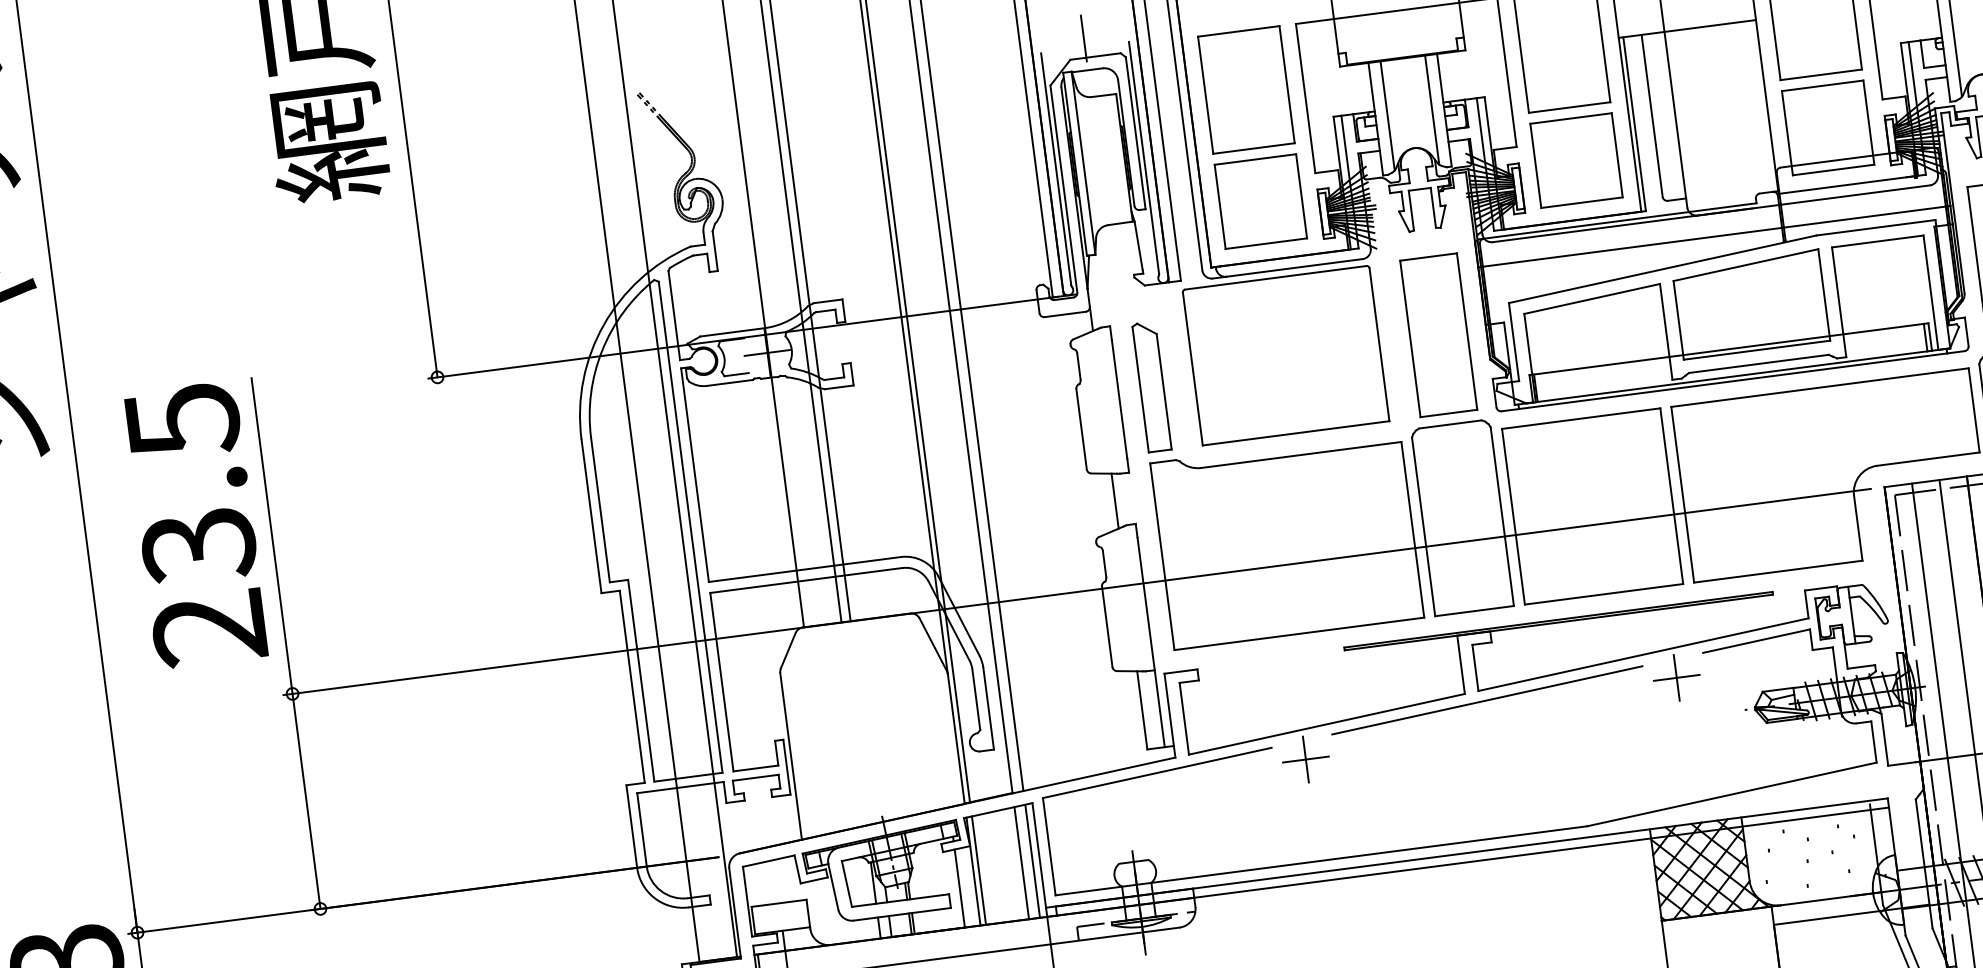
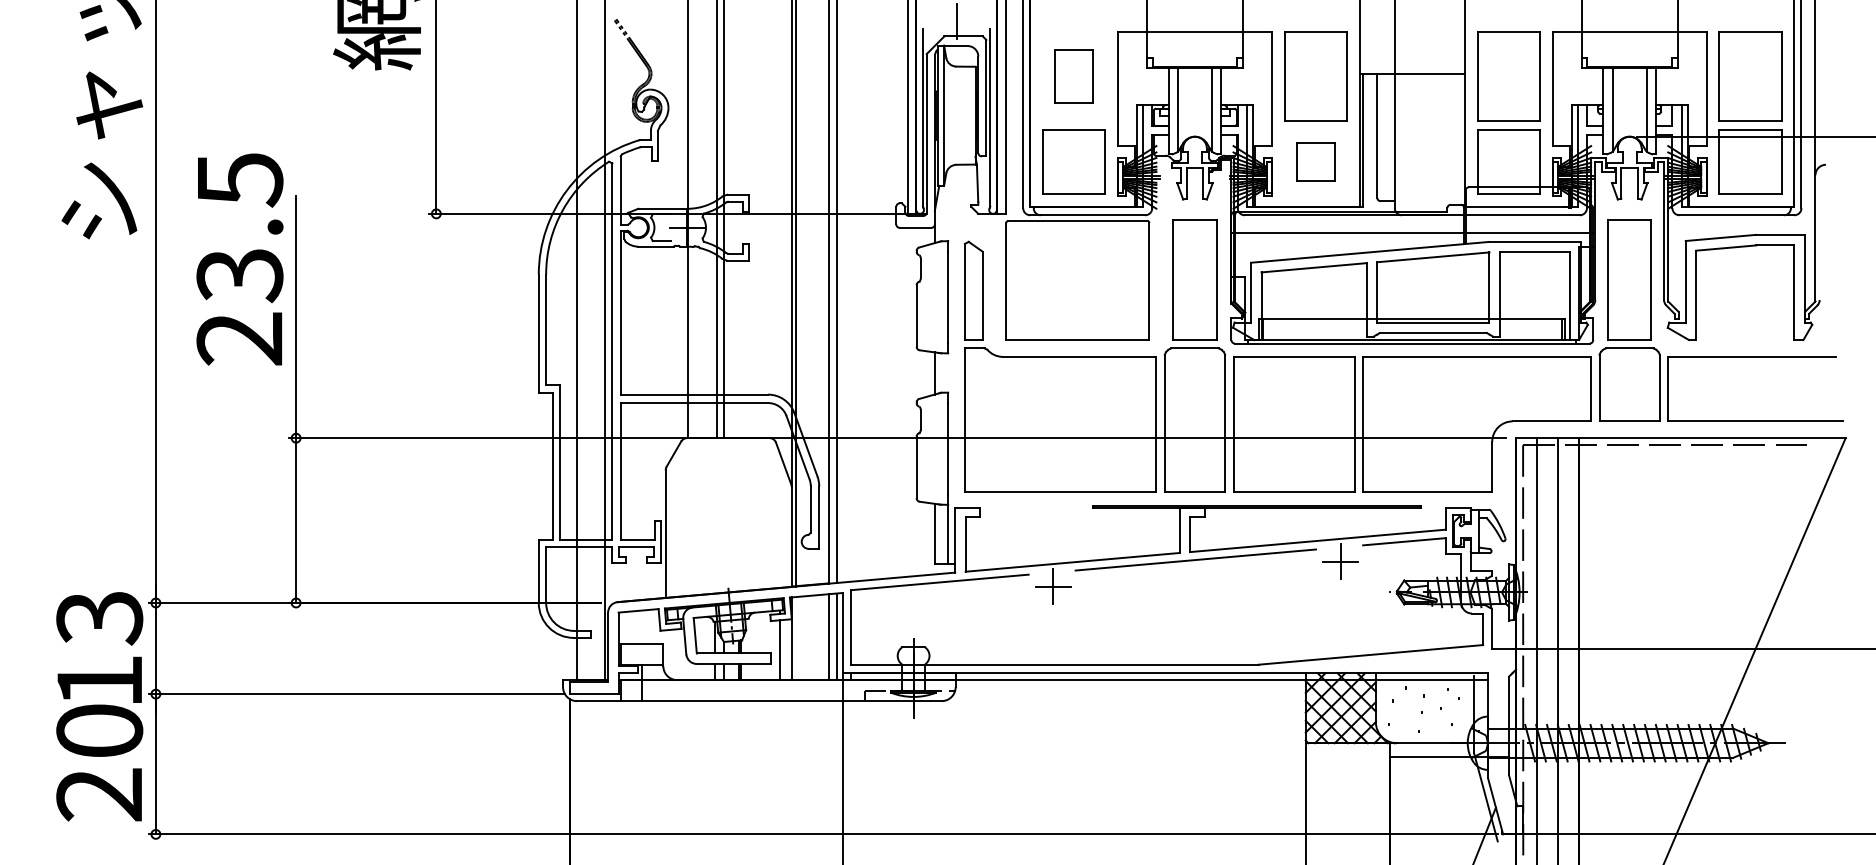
part: (1245, 90) -> (1073, 76), size x0.6
part: (1575, 160) -> (1315, 161), size x0.6
text: (195, 525) -> (239, 259), moved
line: (979, 870) -> (796, 638), removed

